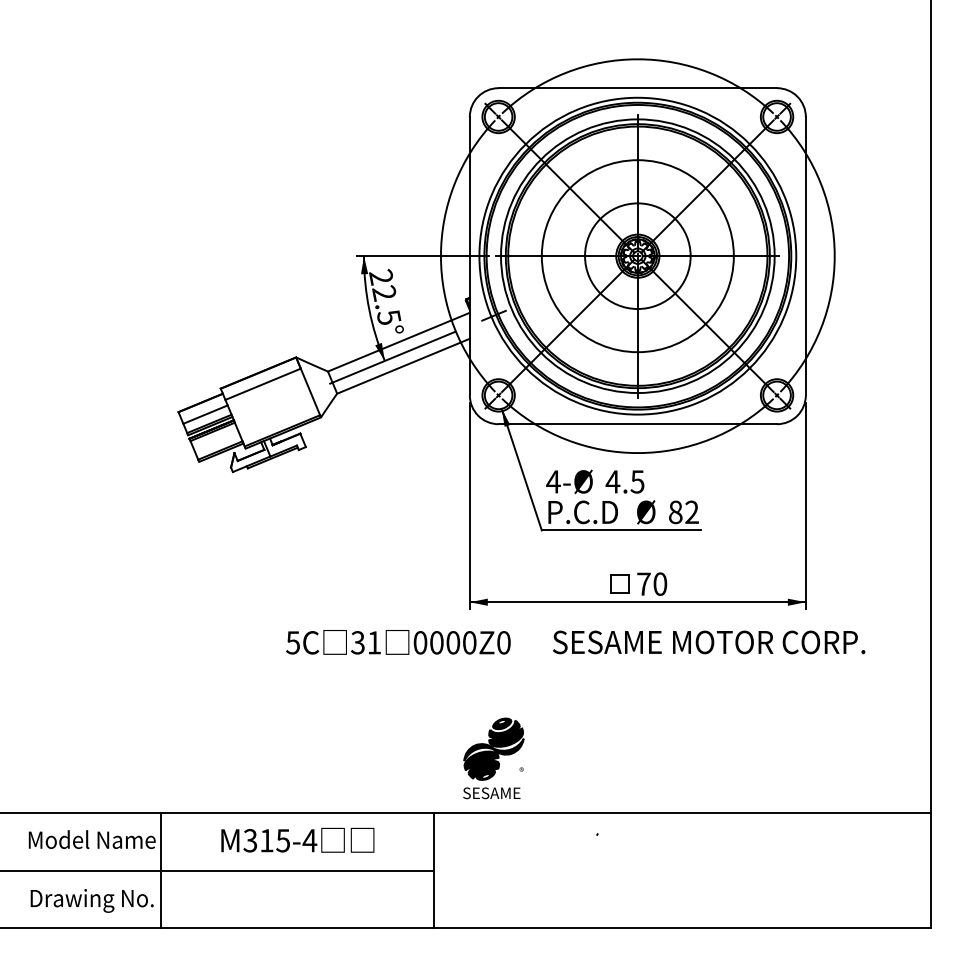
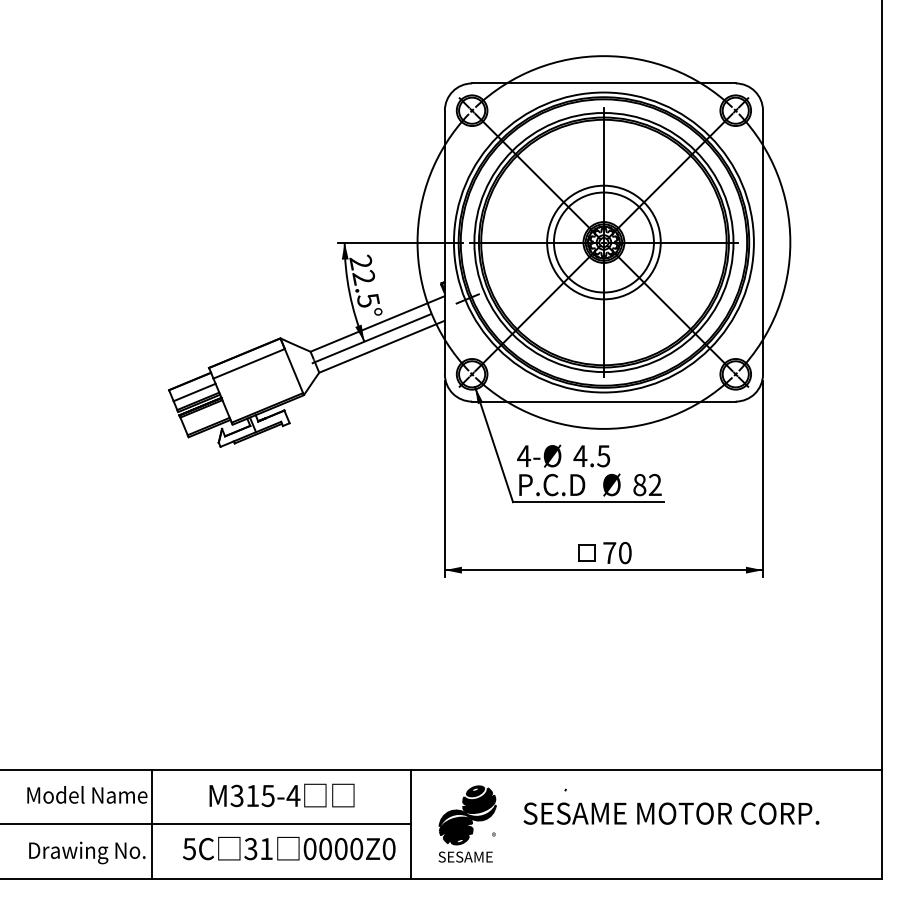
circle: (637, 256) -> (603, 242), size x0.62
text: (398, 642) -> (289, 848), moved
text: (709, 642) -> (671, 813), moved
part: (493, 758) -> (467, 824), moved

